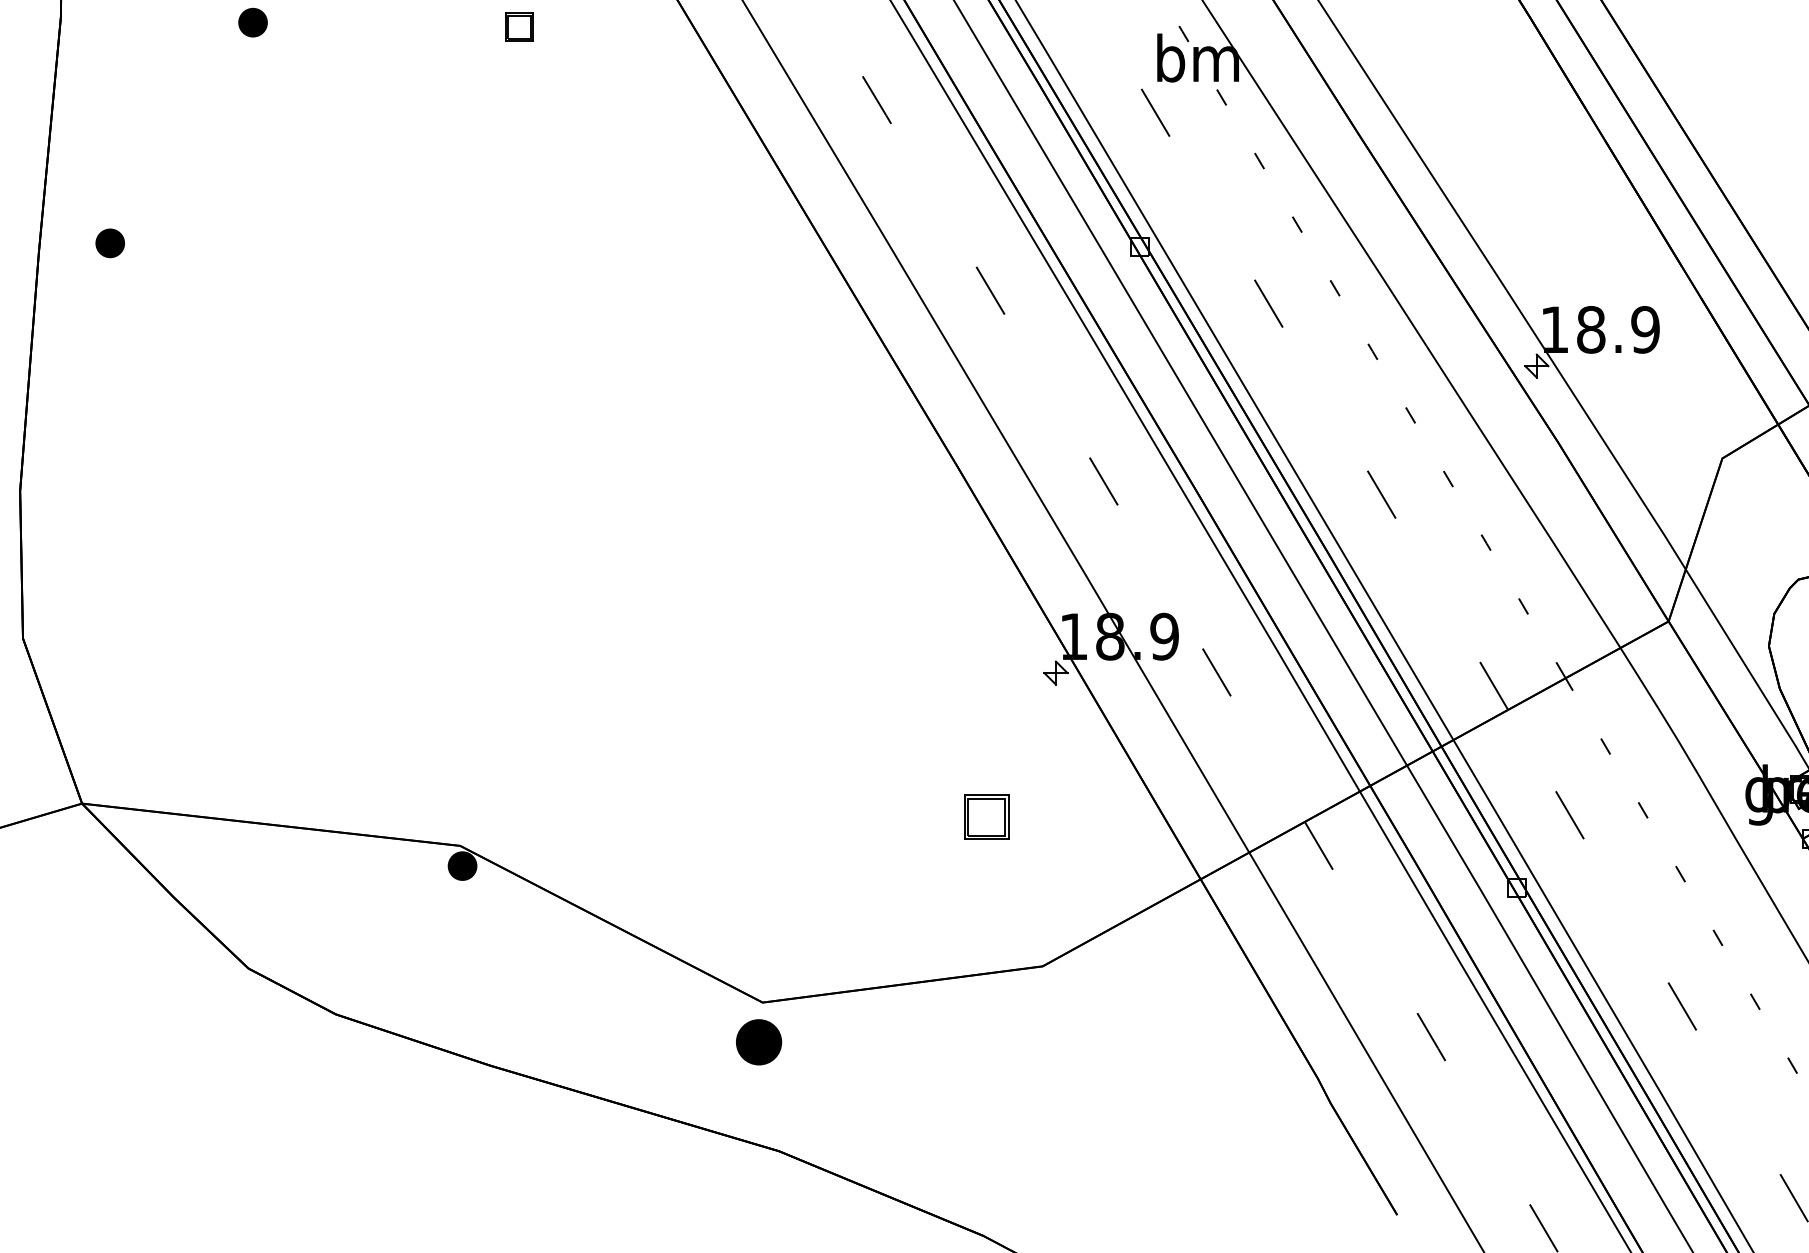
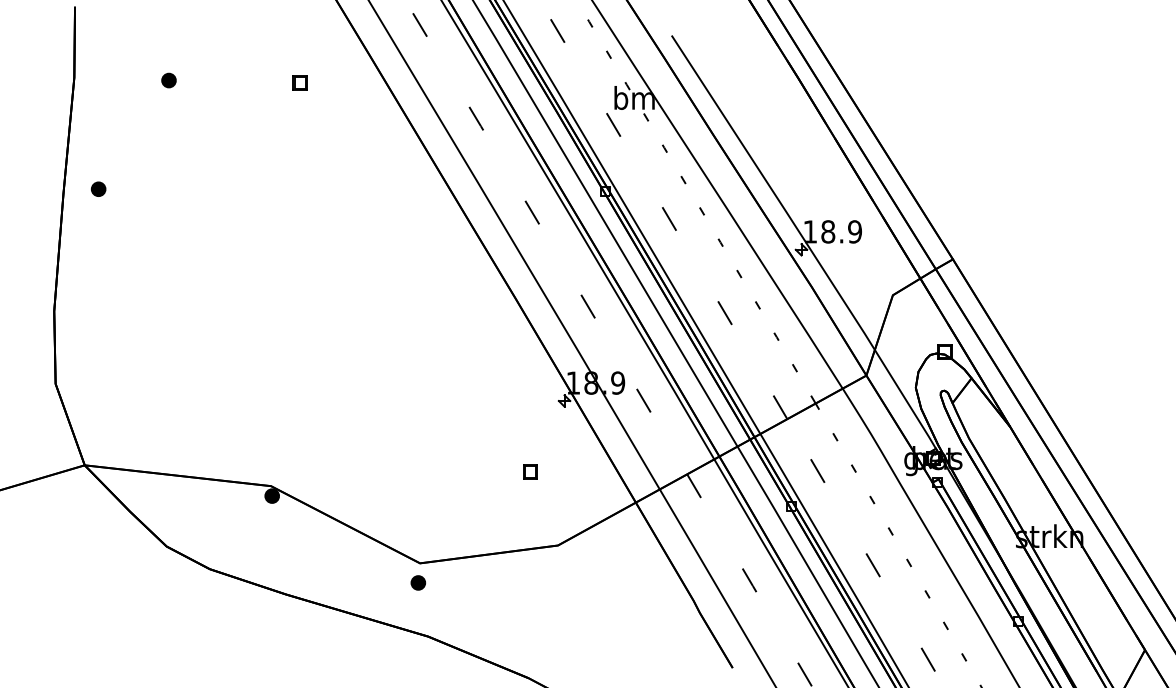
part: (986, 816) -> (530, 471), size x0.62
part: (759, 1041) -> (418, 582), size x0.62

